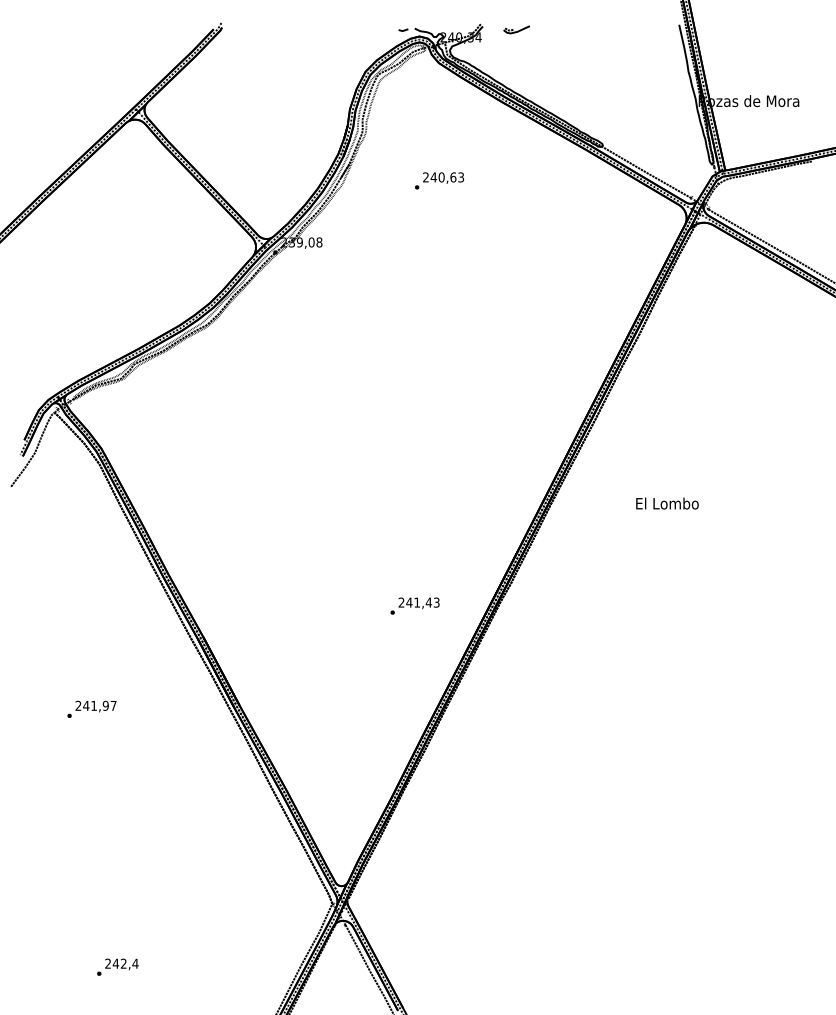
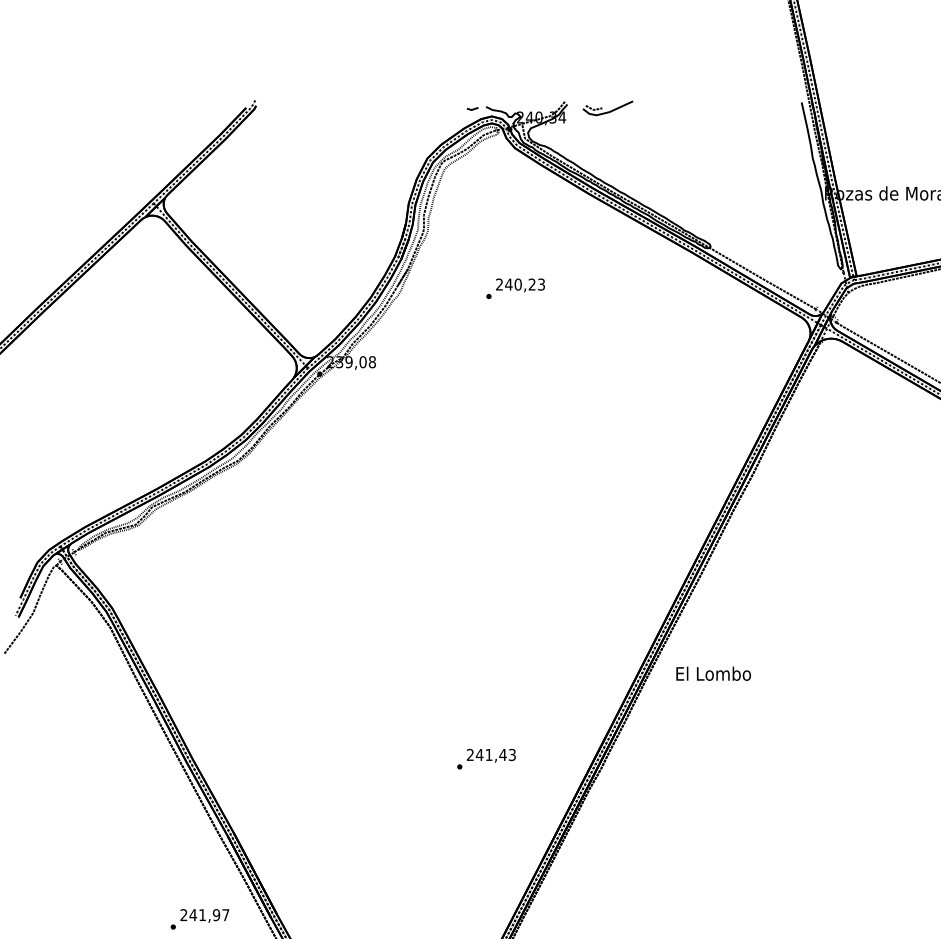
part: (516, 29) -> (607, 108), size x1.6
text: (453, 177) -> (532, 284), 240,63 -> 240,23
text: (667, 503) -> (713, 673), moved
text: (414, 605) -> (485, 758), moved
text: (91, 708) -> (199, 918), moved

